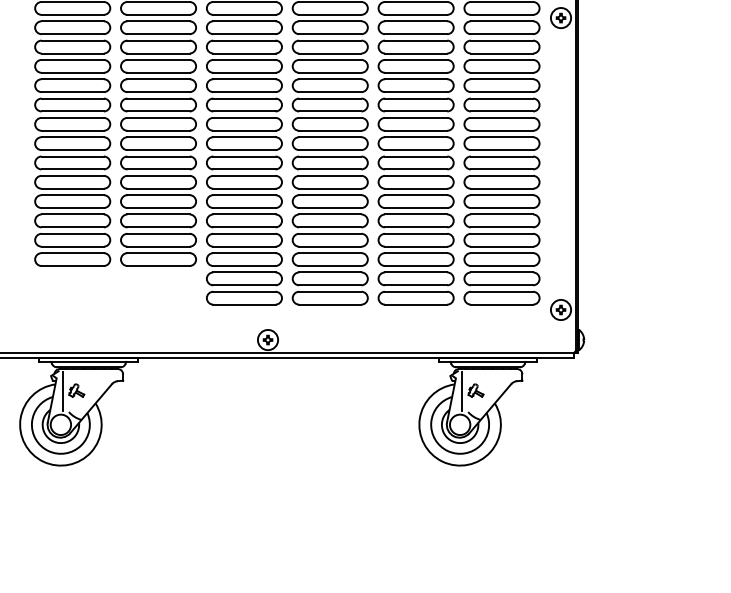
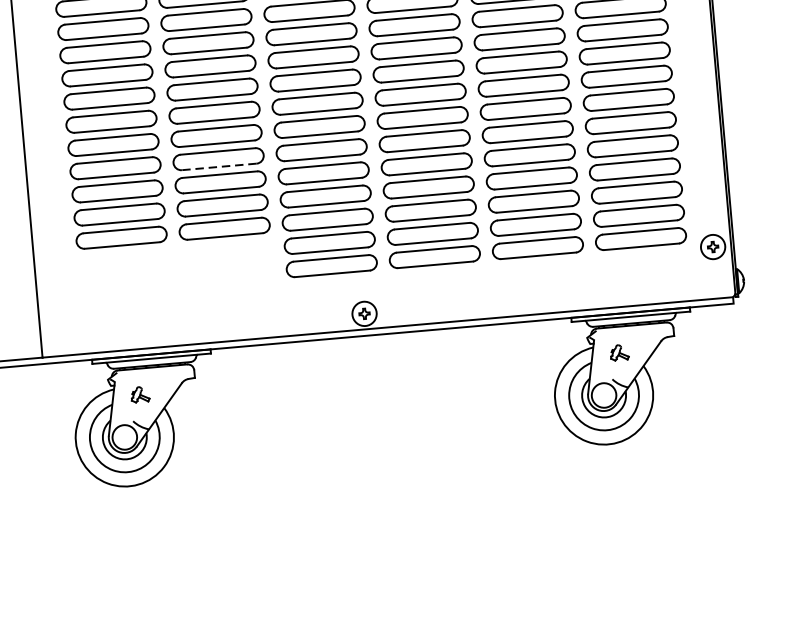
line: (158, 208) -> (219, 167), solid -> dashed
line: (63, 391) -> (124, 397), removed
line: (462, 391) -> (603, 355), removed

